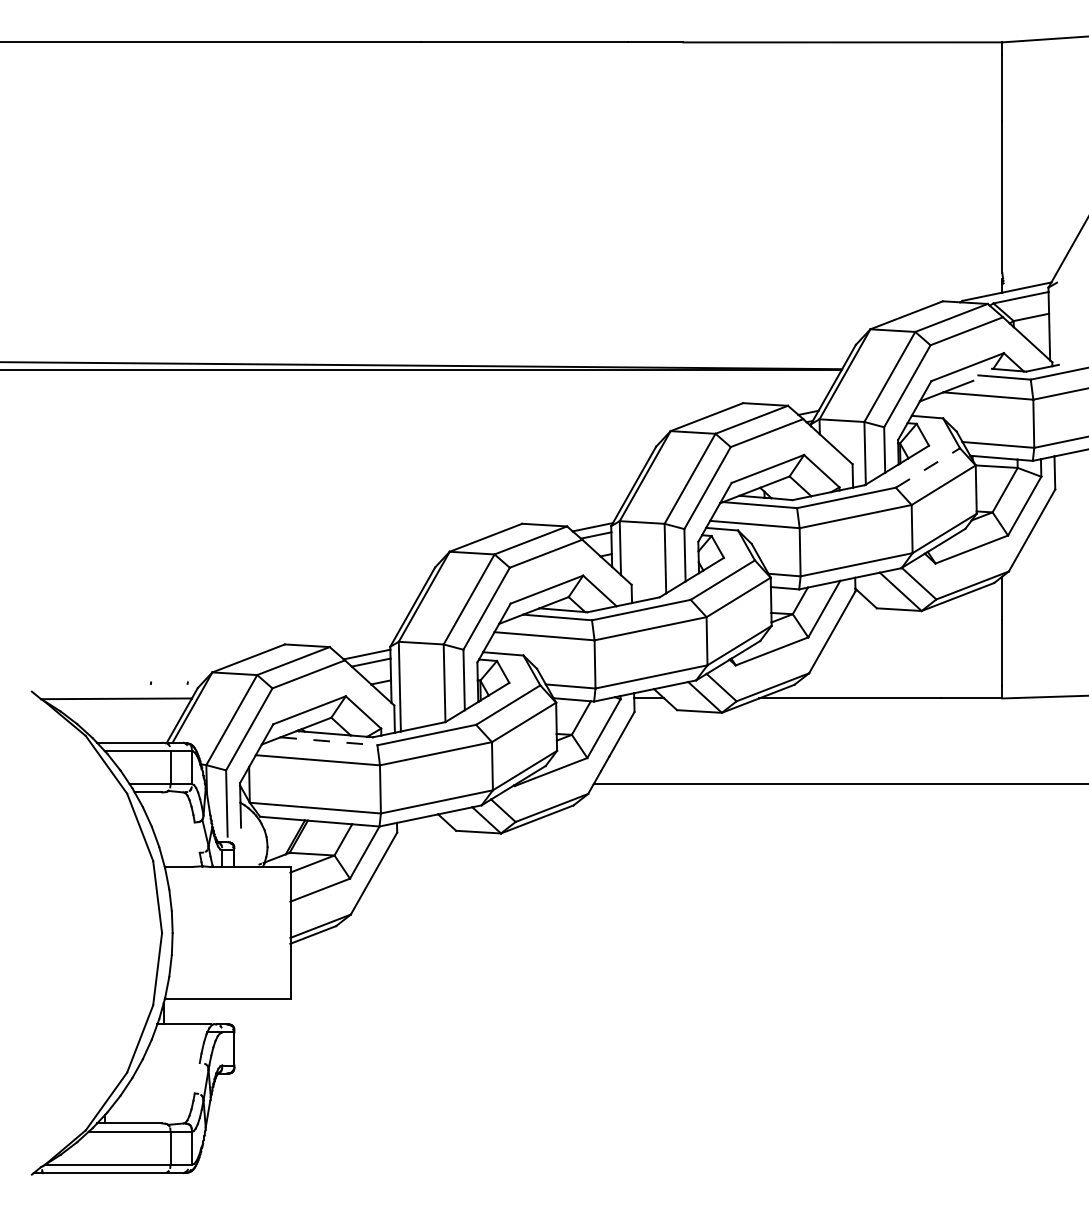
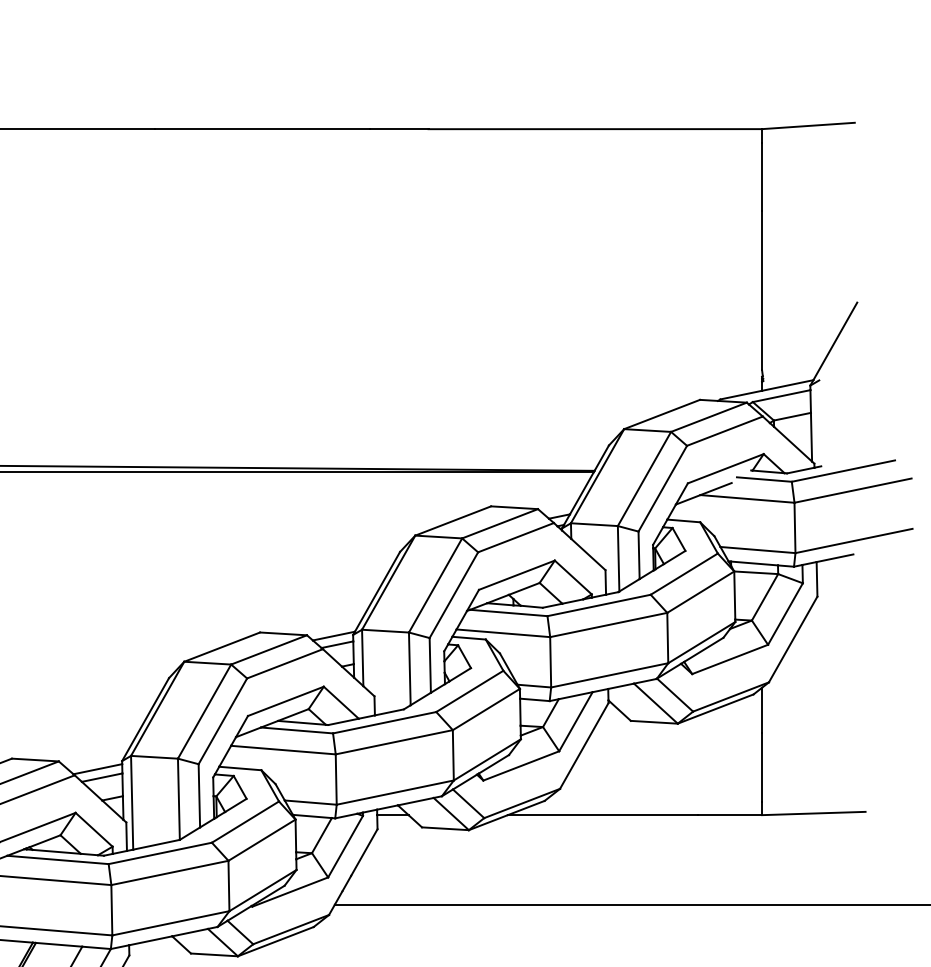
line: (927, 468) -> (683, 574), dashed -> solid
line: (328, 741) -> (57, 860), dashed -> solid

